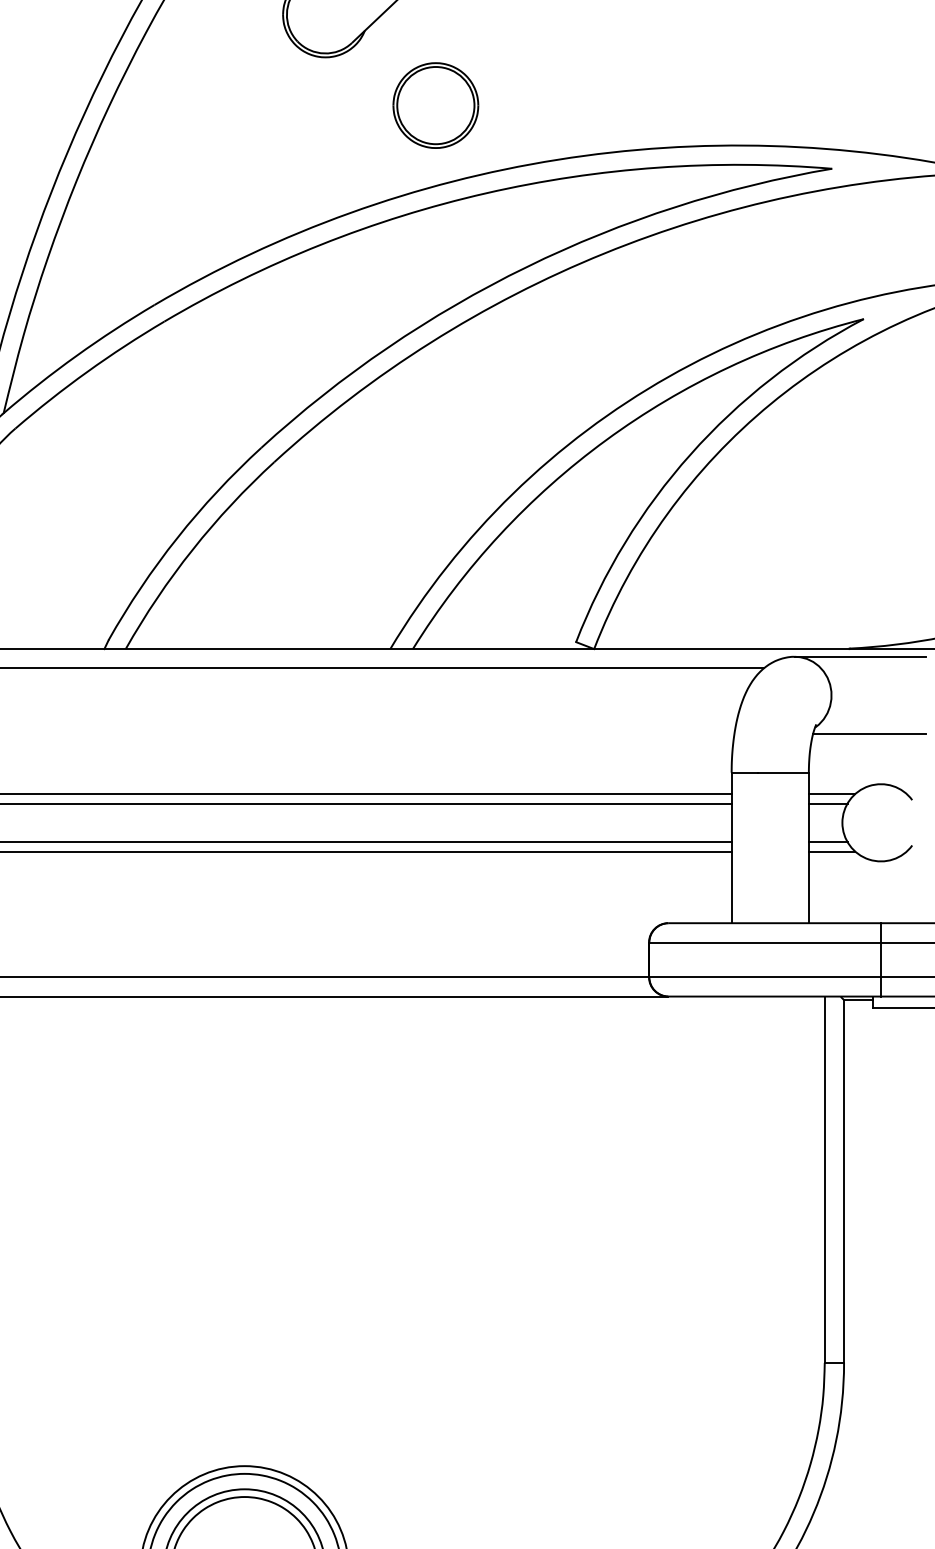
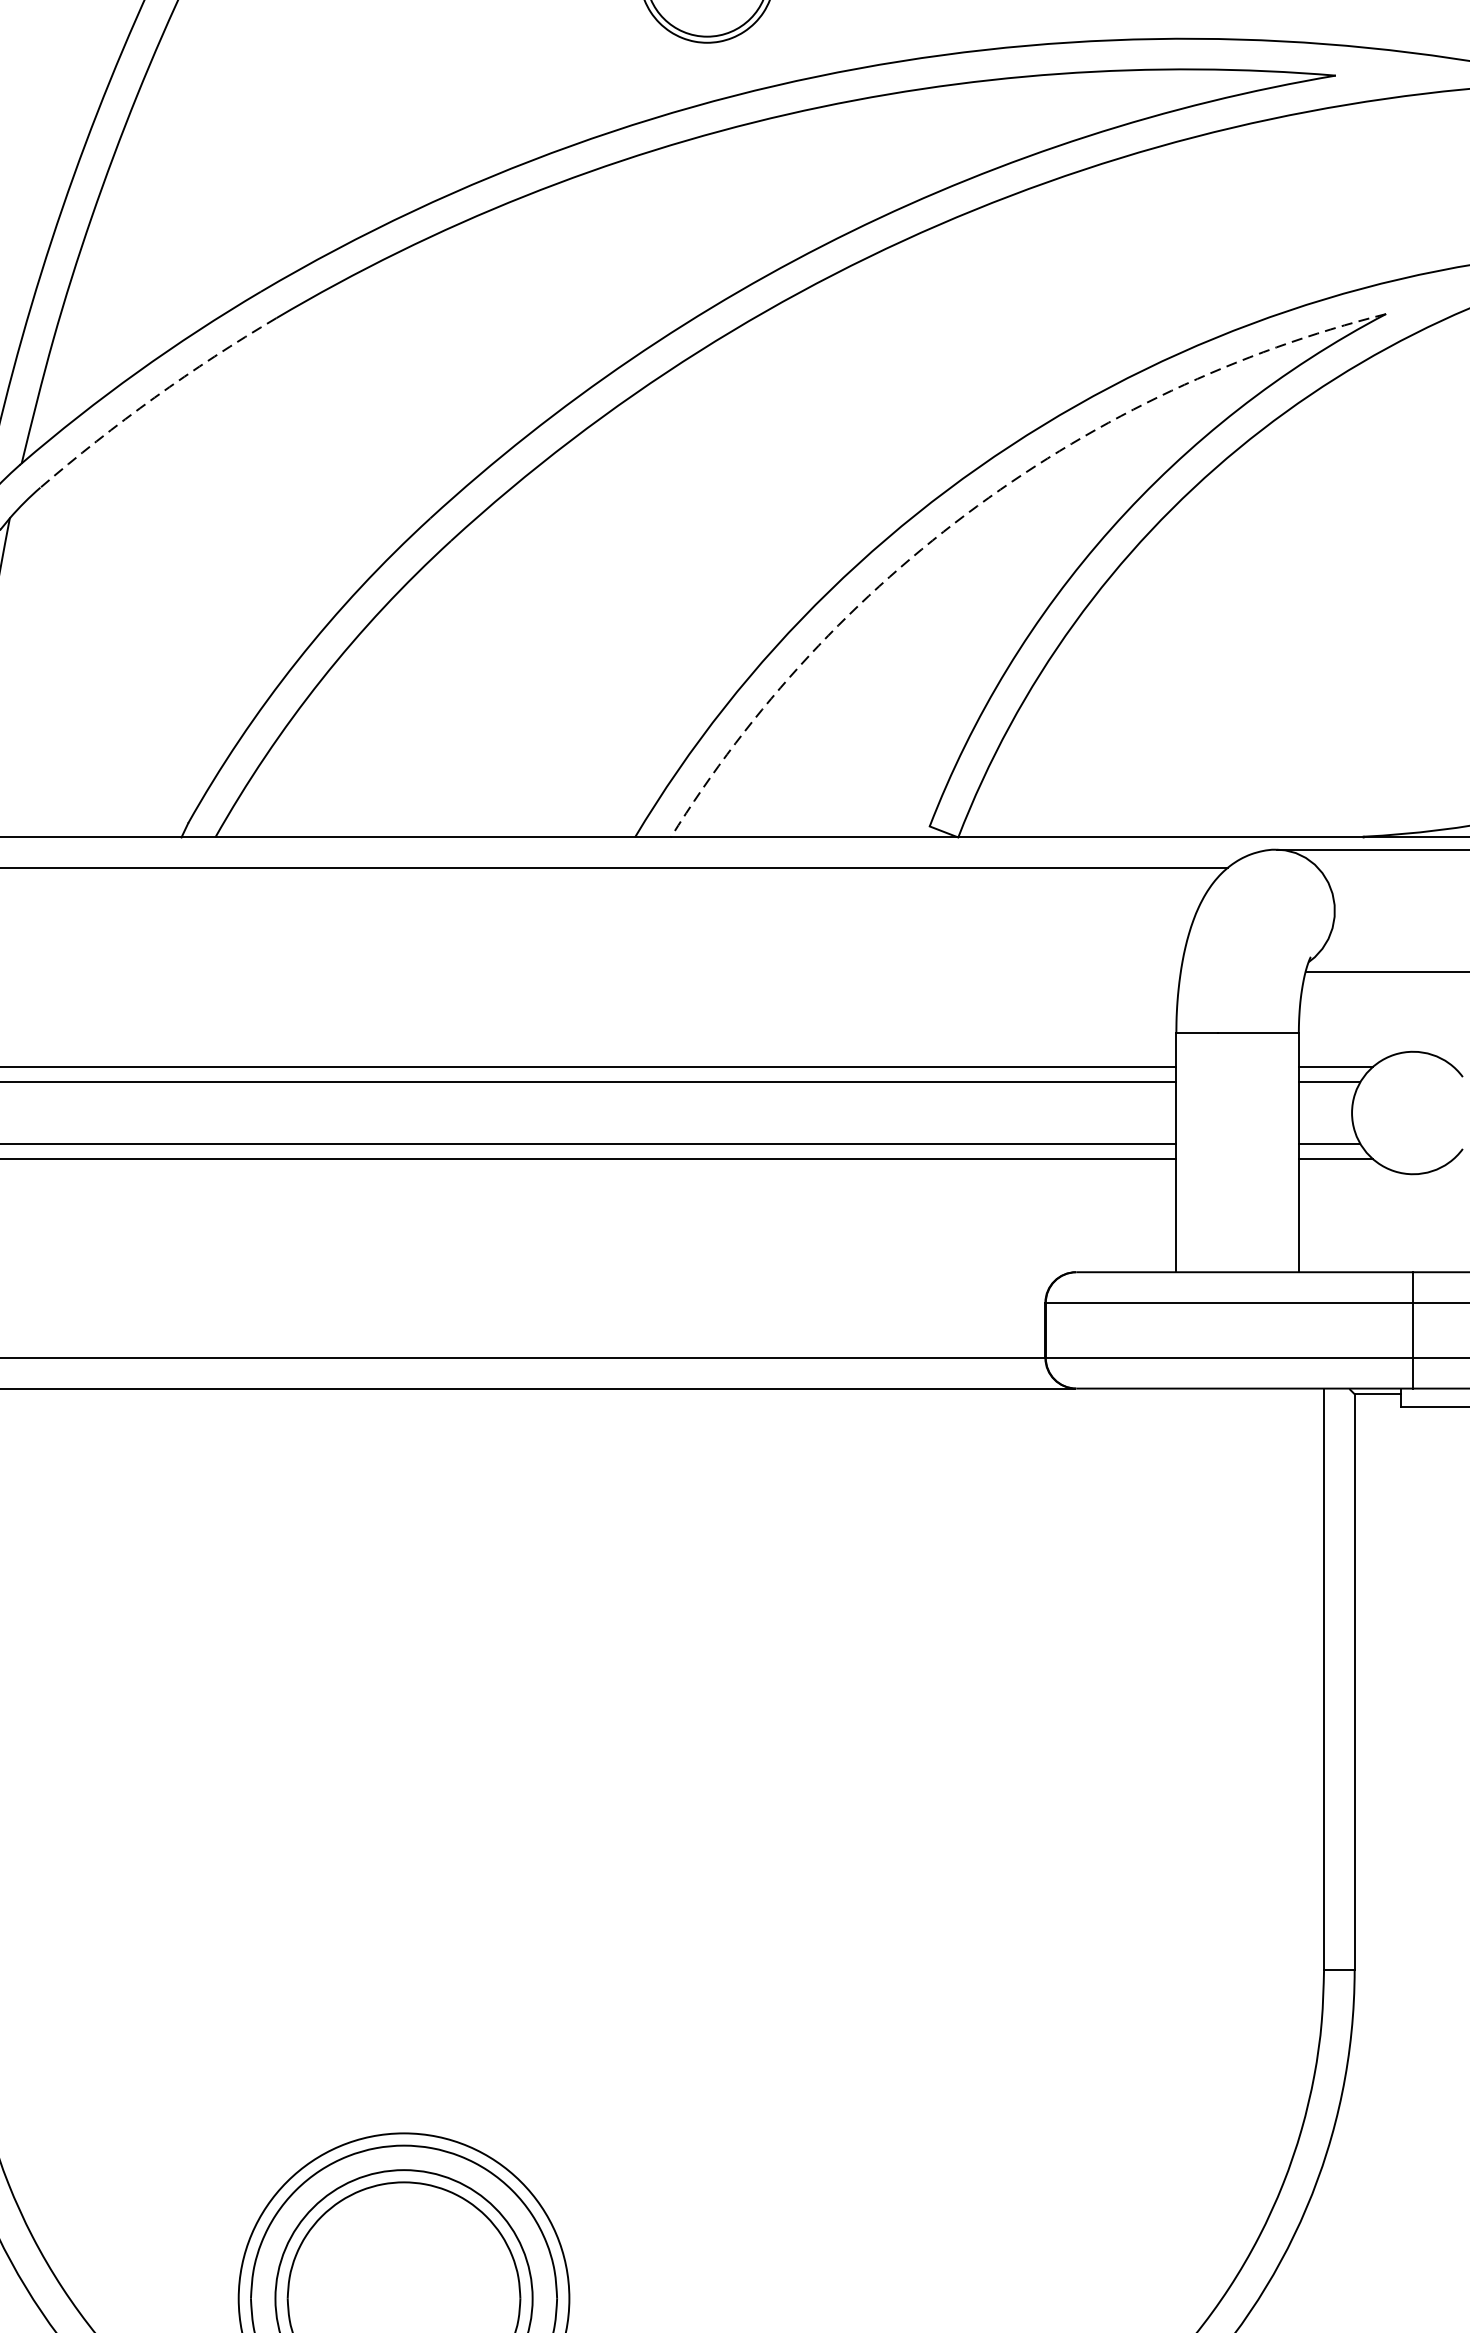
arc: (87, 371) -> (154, 397), solid -> dashed
arc: (606, 440) -> (977, 506), solid -> dashed

